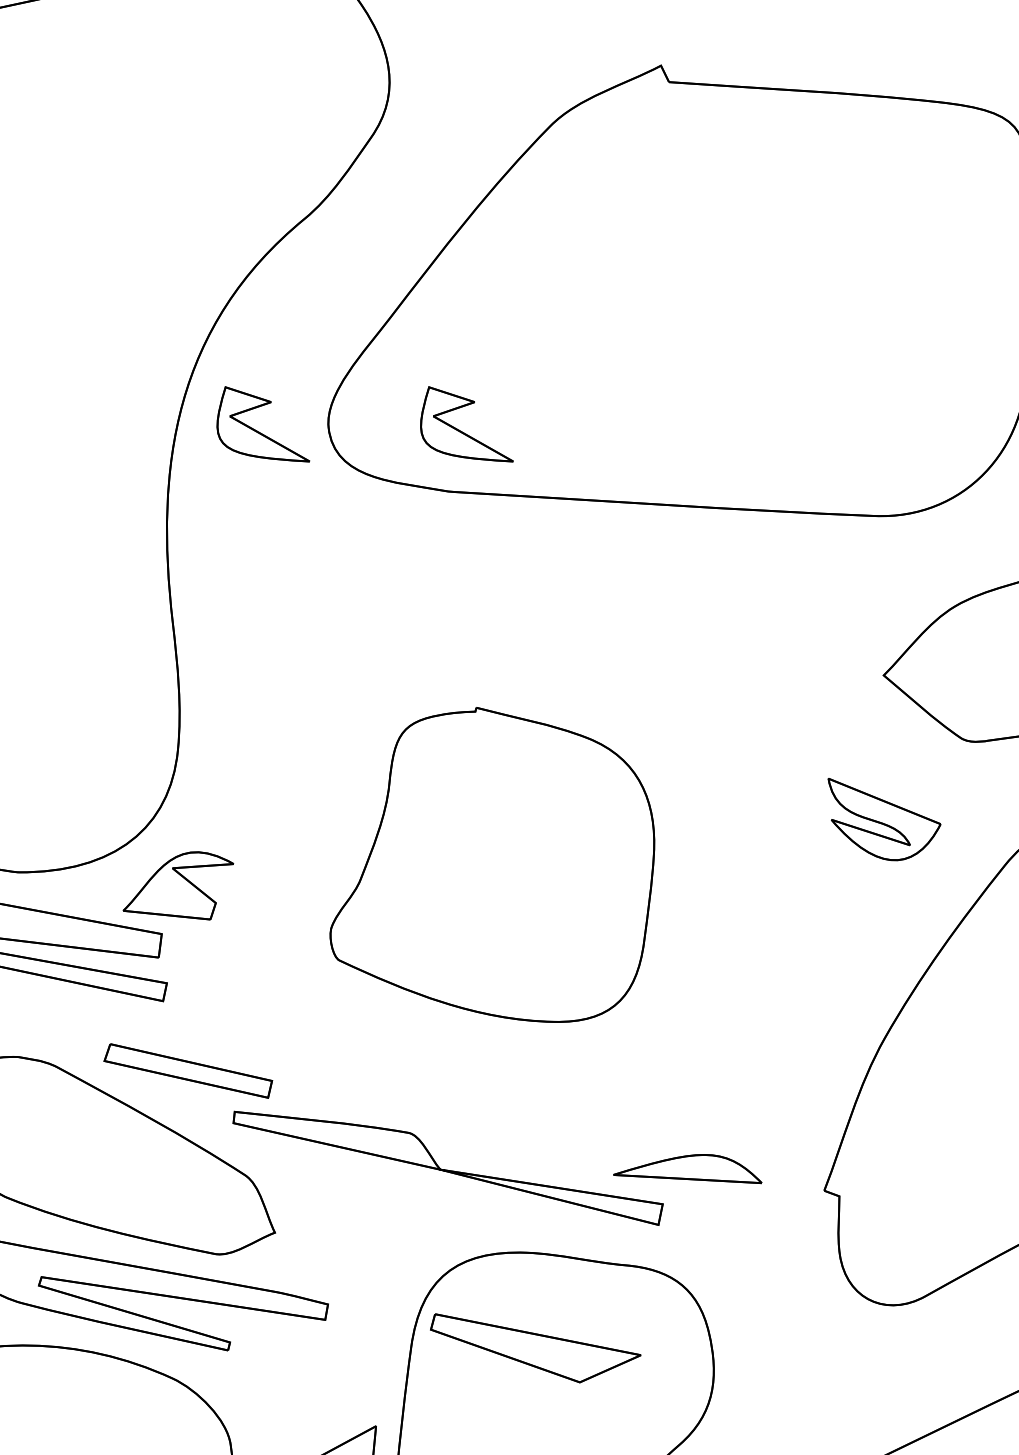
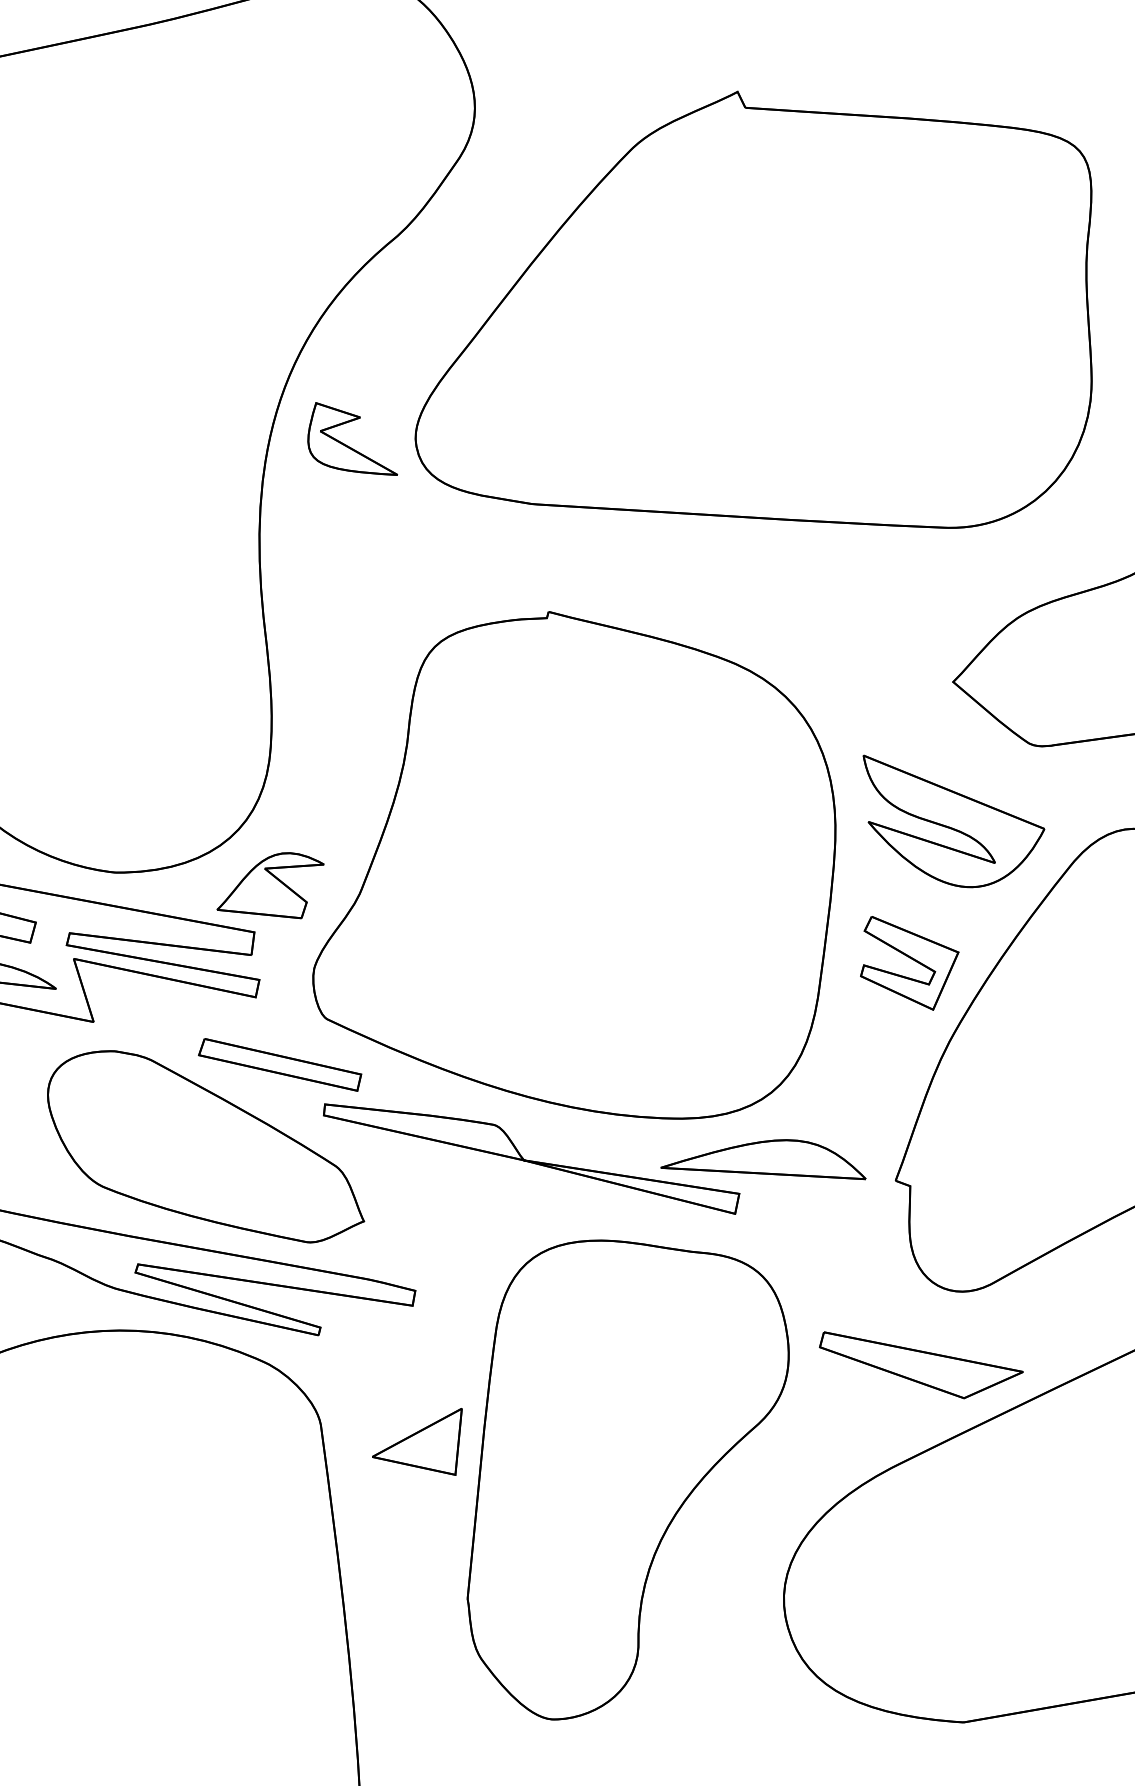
part: (460, 430) -> (543, 444), removed
part: (884, 819) -> (953, 821), size x1.67
part: (492, 864) -> (574, 865), size x1.67
part: (838, 966) -> (909, 963), added
part: (687, 1168) -> (763, 1159), size x1.43
part: (535, 1348) -> (921, 1365), moved

